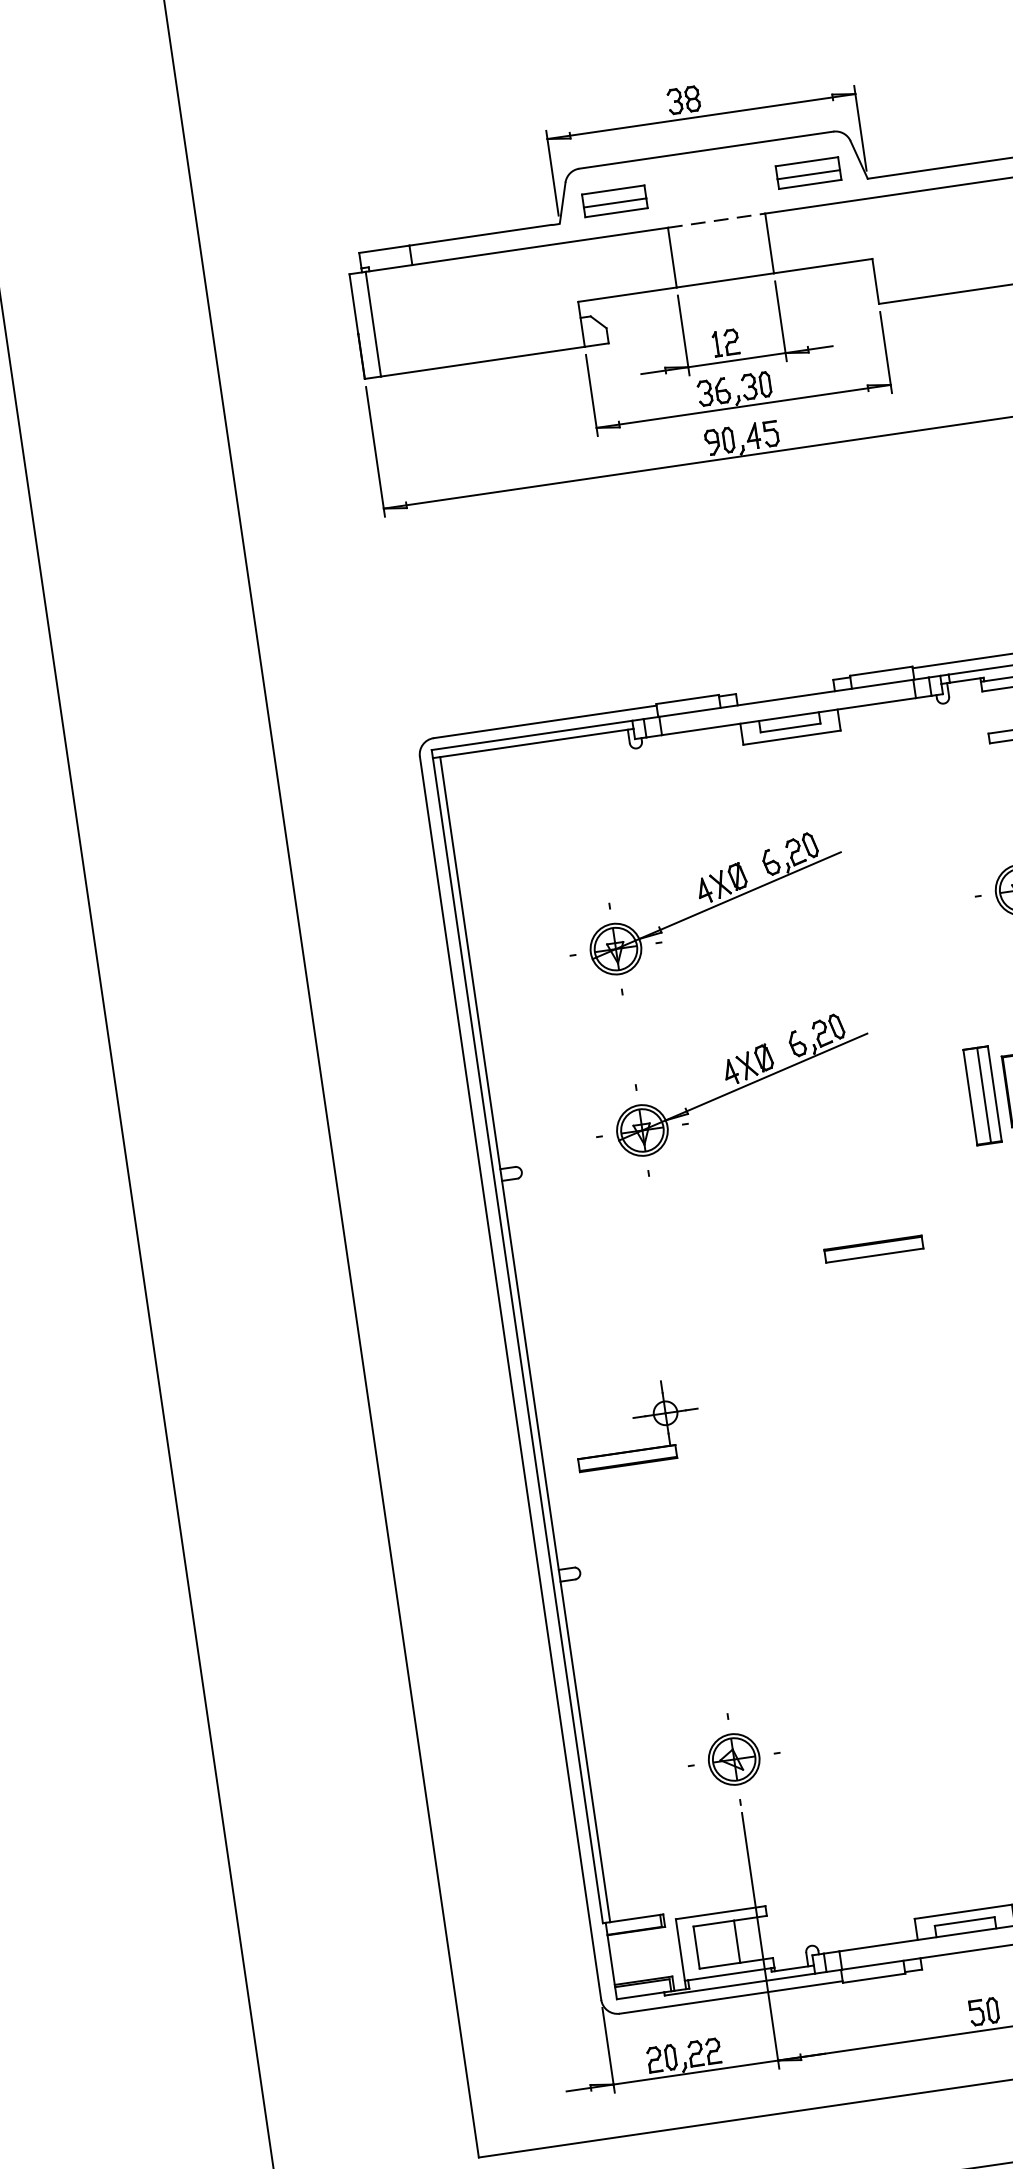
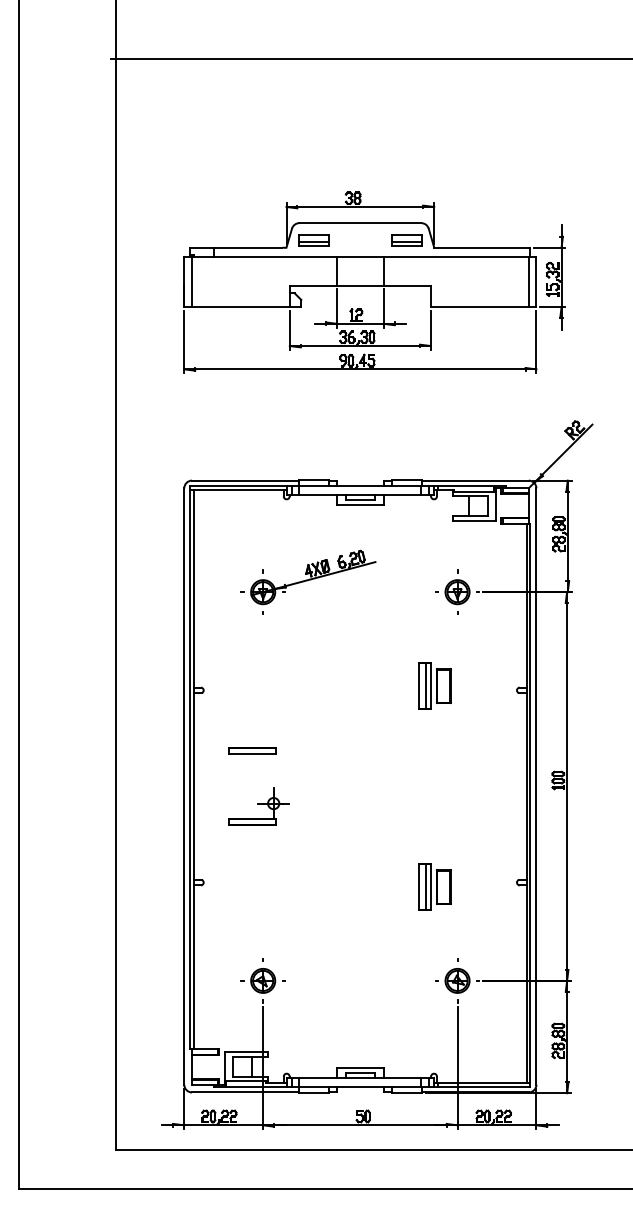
line: (716, 219) -> (360, 256), dashed -> solid
part: (733, 1094) -> (308, 668), removed
part: (873, 1248) -> (252, 750), moved
part: (634, 1423) -> (258, 806), moved

